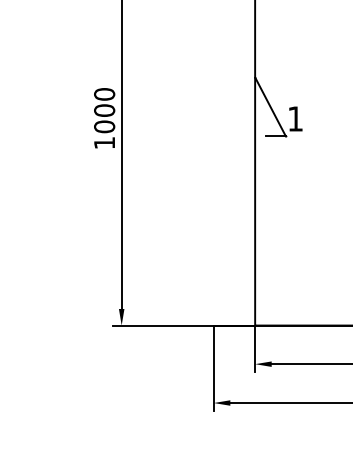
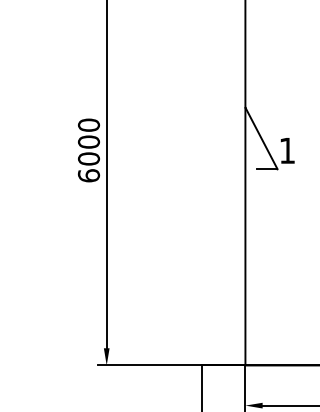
text: (104, 142) -> (88, 175), 1000 -> 6000

